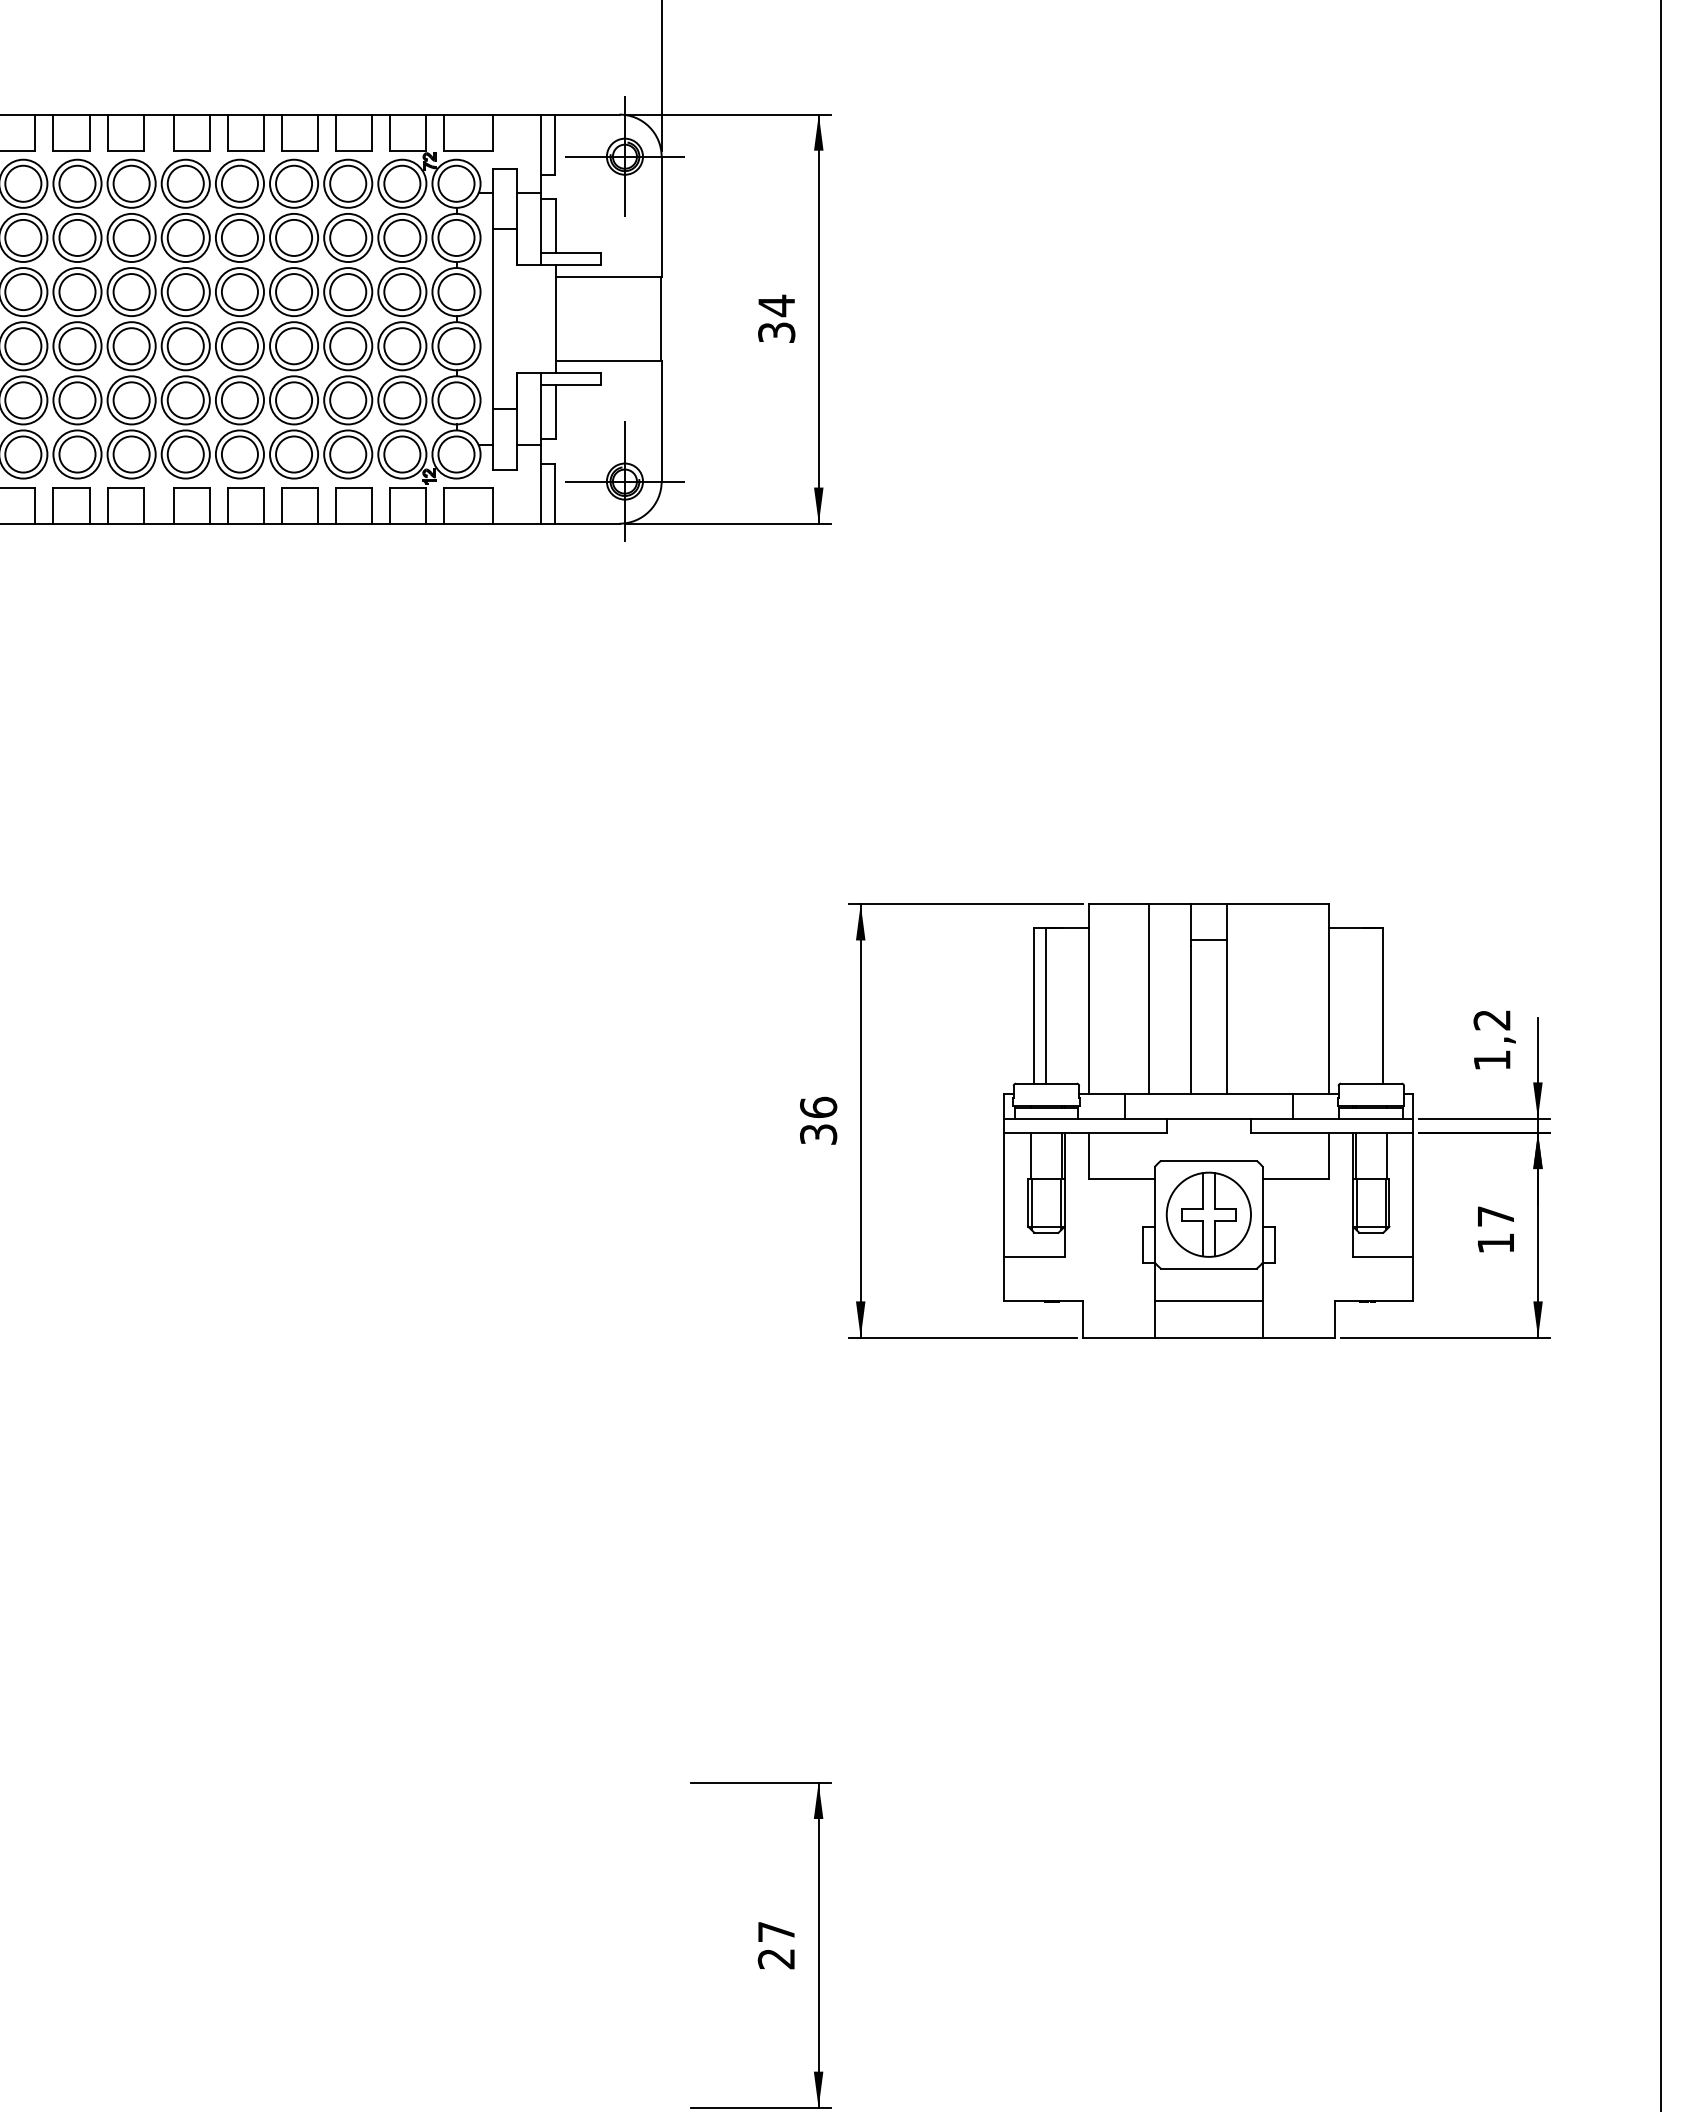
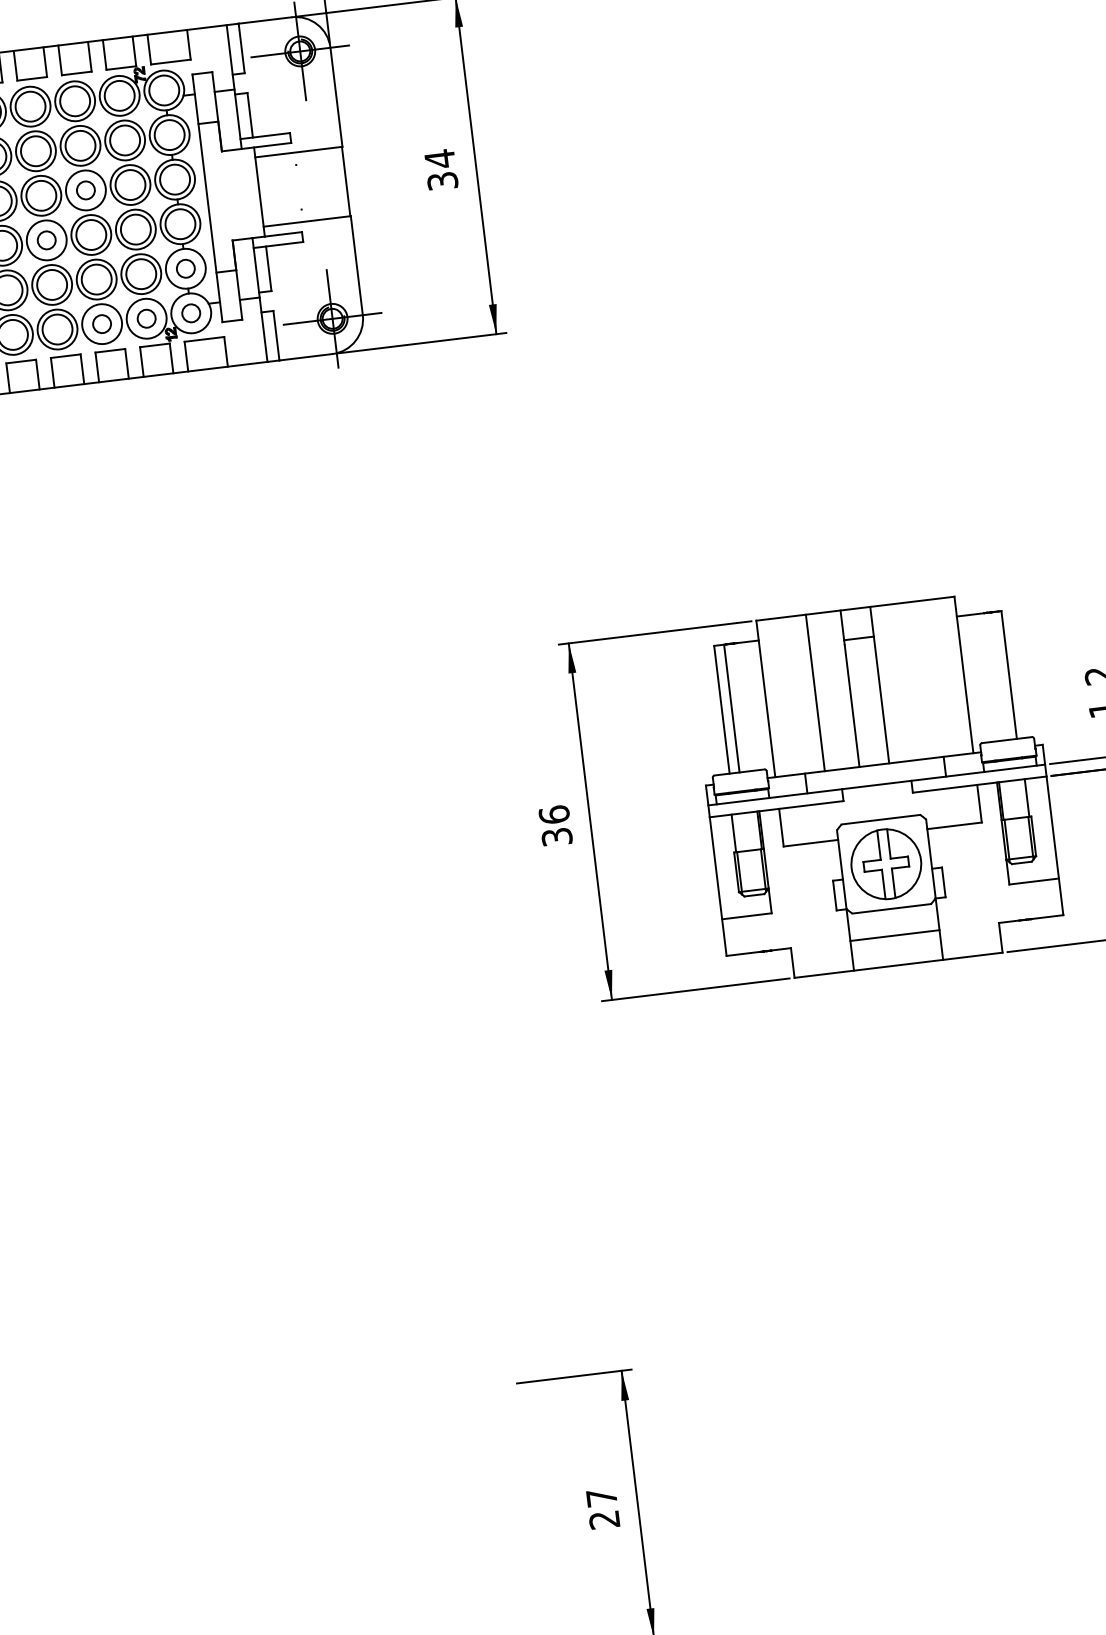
circle: (348, 292) -> (86, 190), size x0.6
circle: (294, 346) -> (47, 240), size x0.6
circle: (456, 400) -> (185, 268), size x0.6
circle: (348, 454) -> (102, 324), size x0.6
circle: (402, 454) -> (146, 318), size x0.6
circle: (456, 454) -> (191, 313), size x0.6

